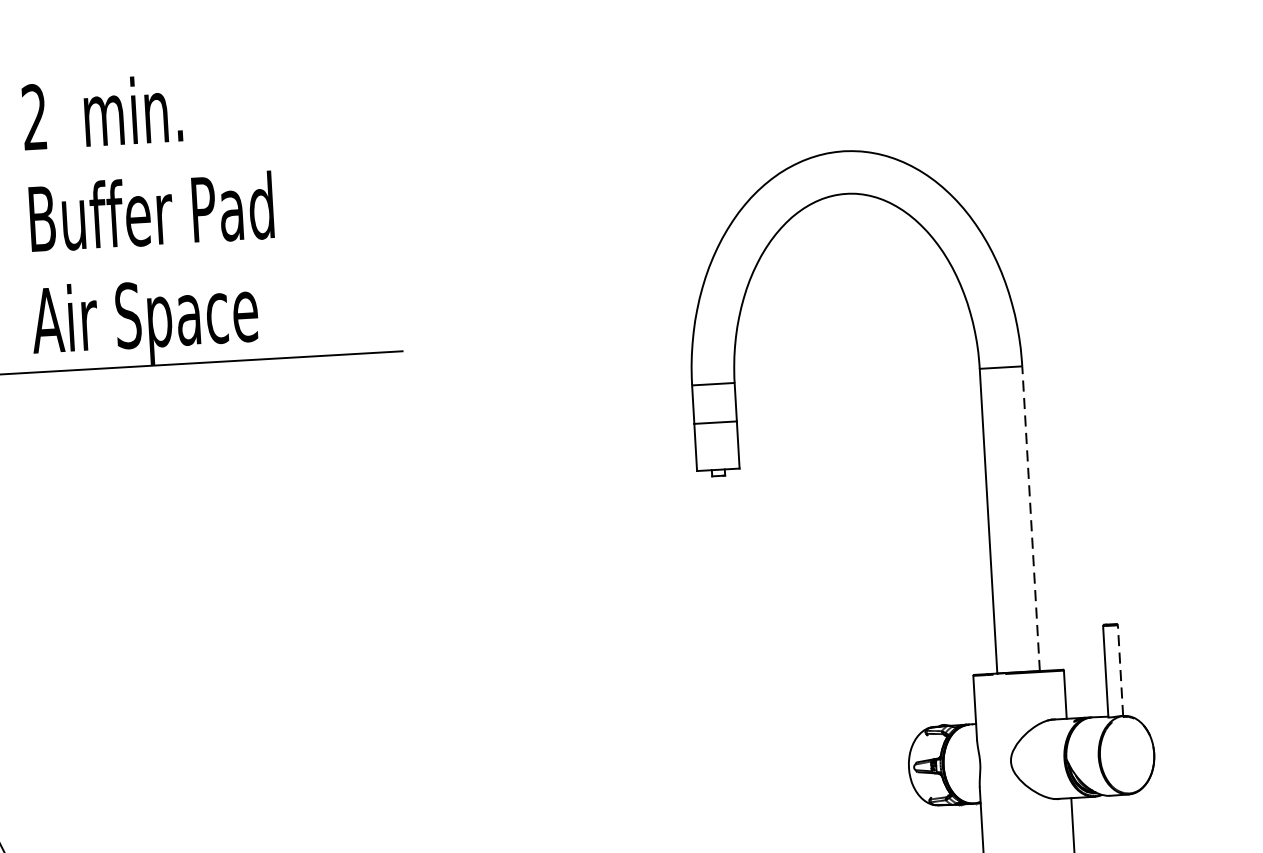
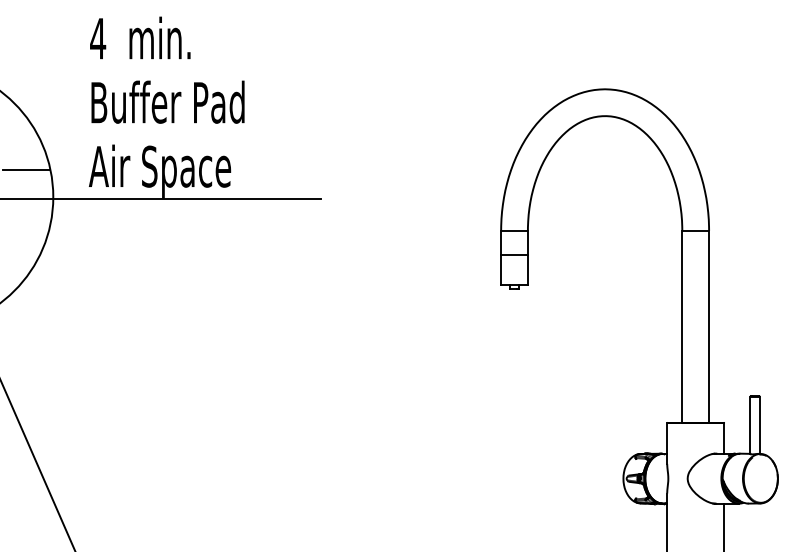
text: (35, 116) -> (98, 38), 2 -> 4
line: (1031, 518) -> (709, 326), dashed -> solid
line: (1120, 670) -> (759, 425), dashed -> solid

